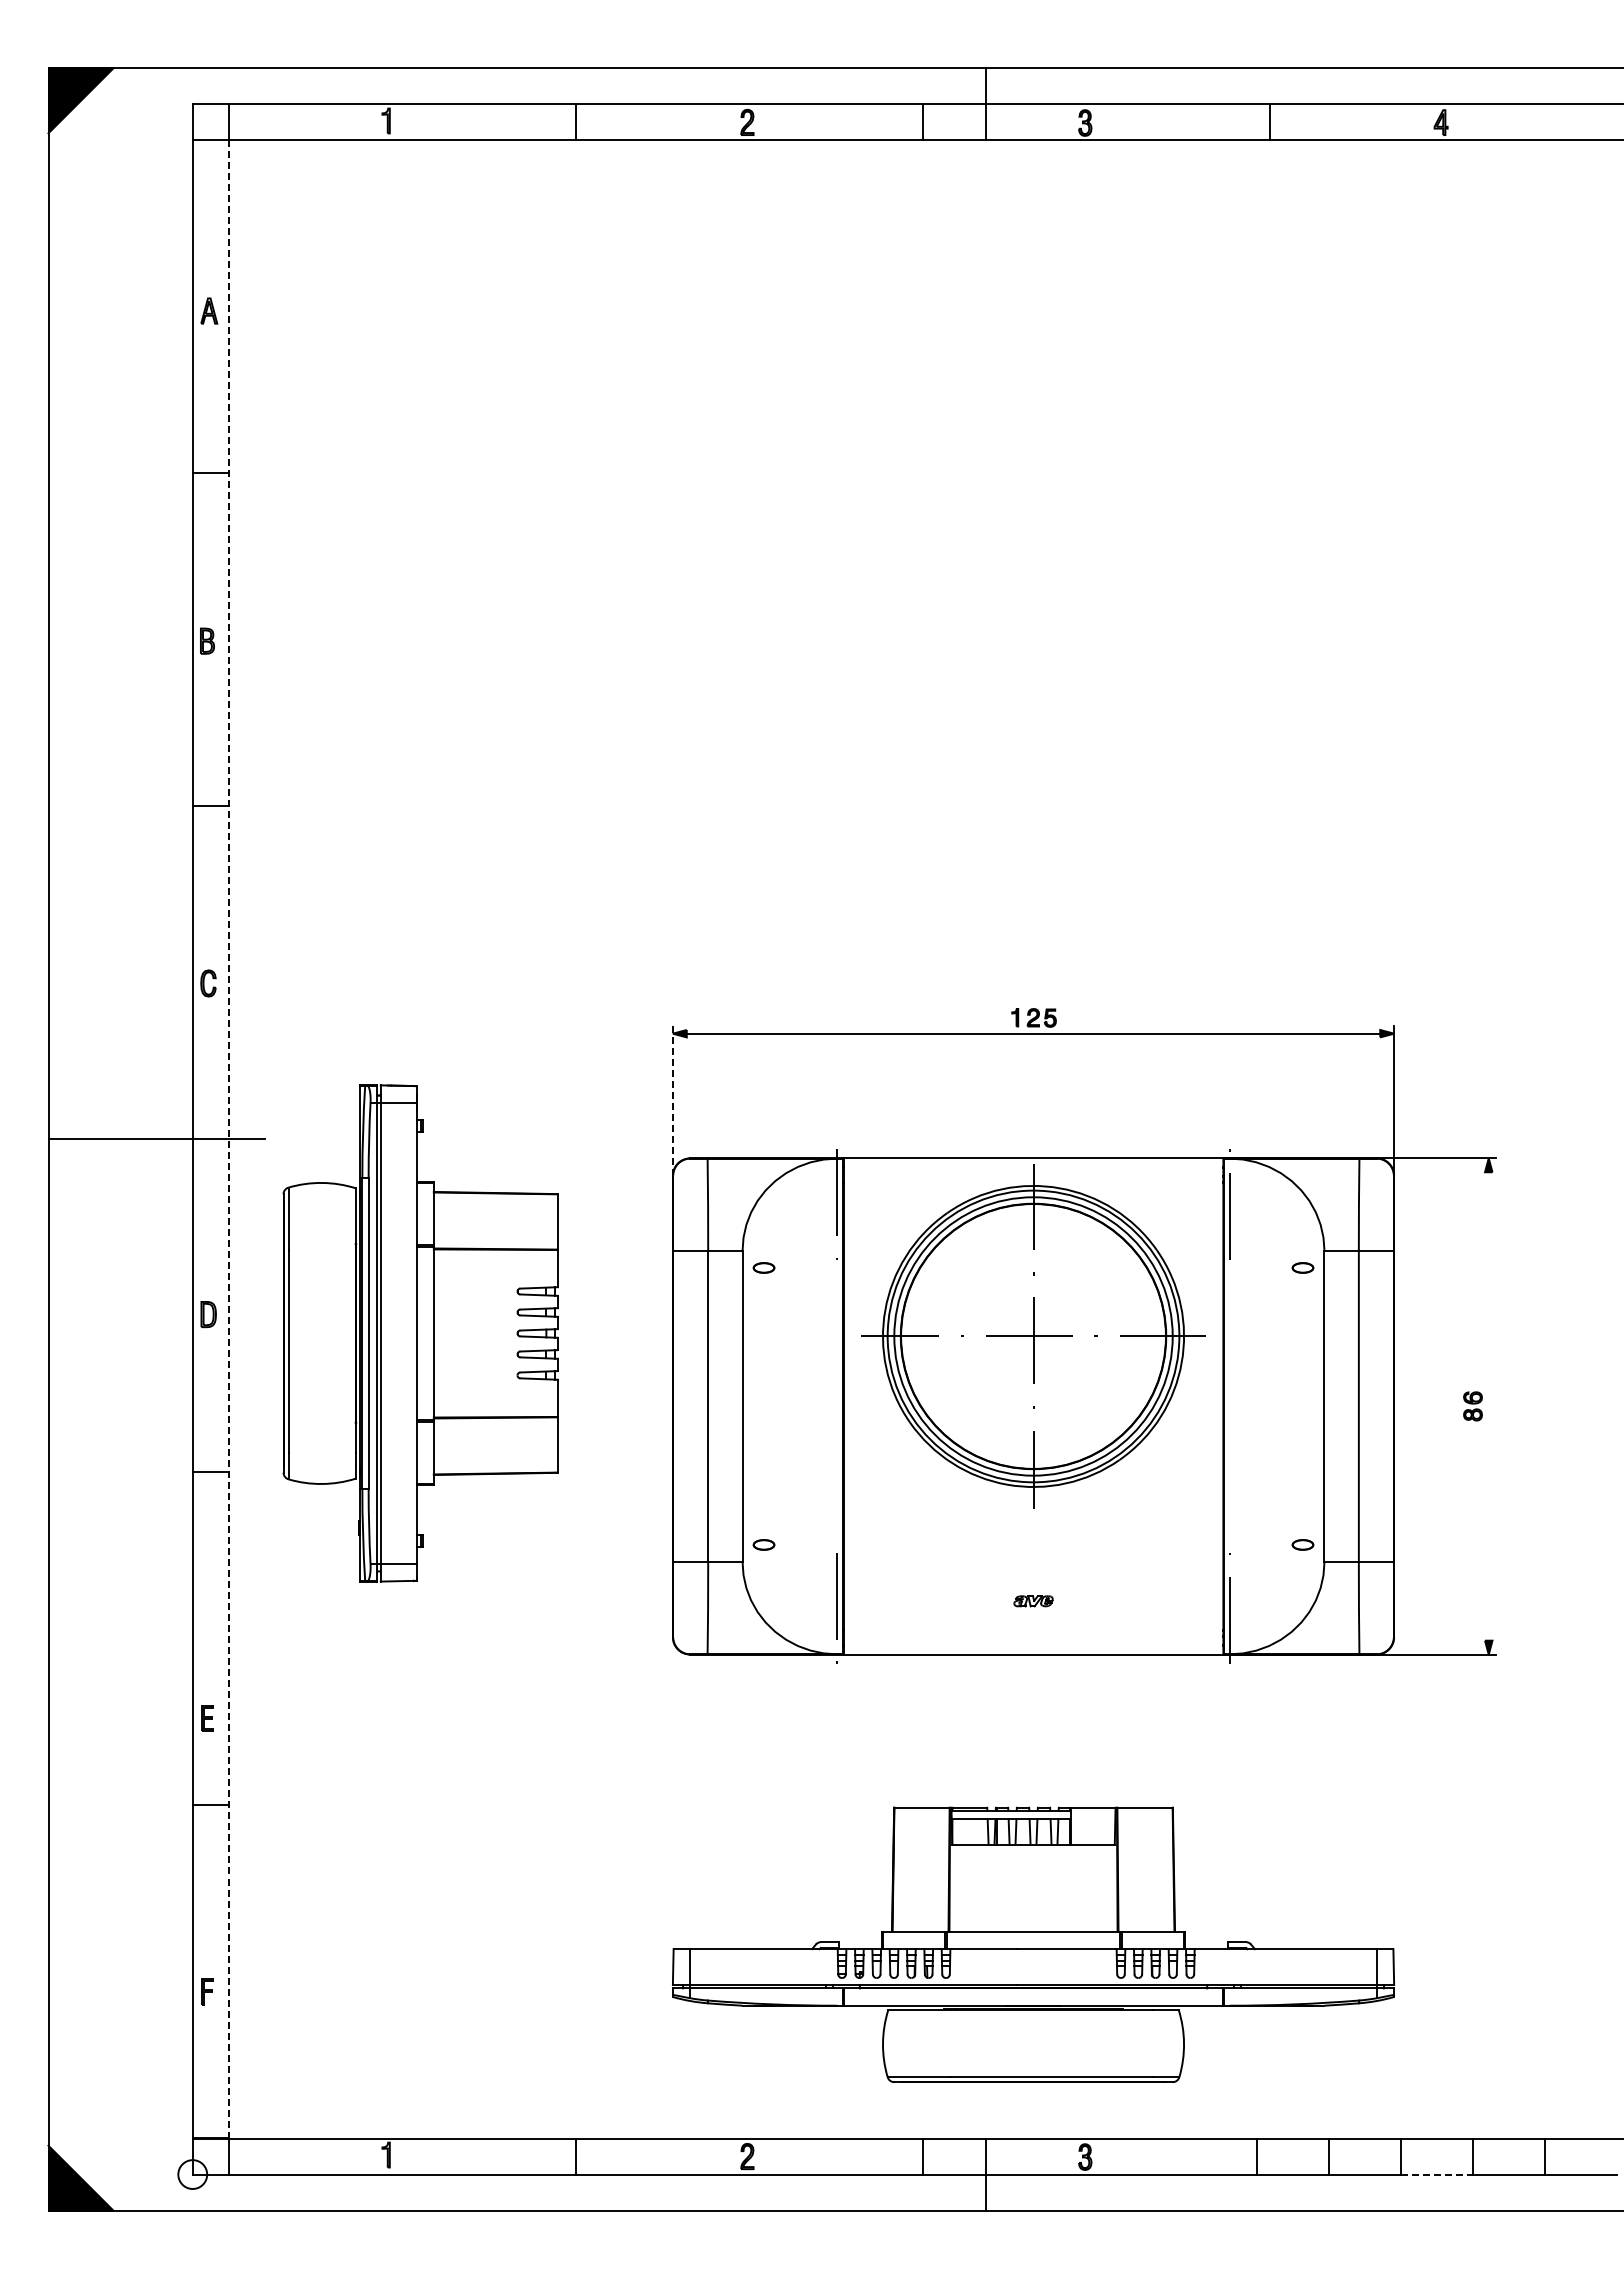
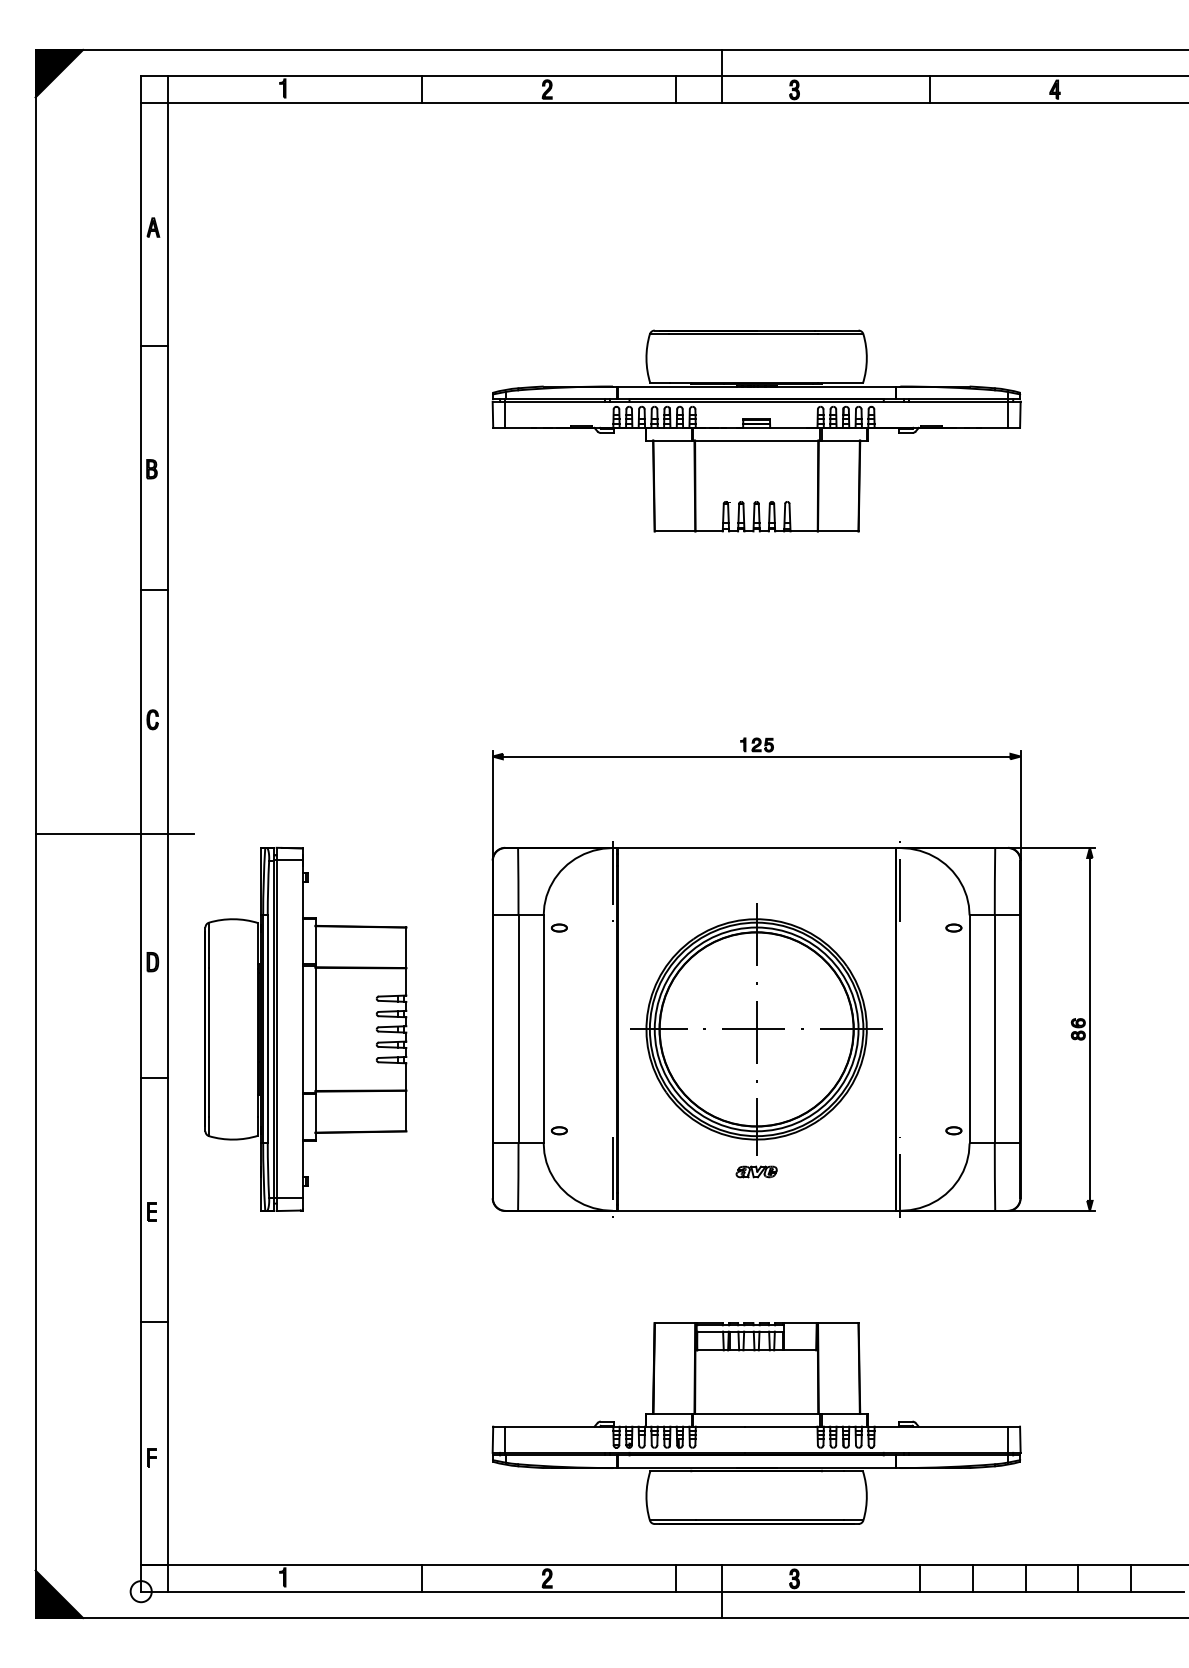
part: (1033, 588) -> (756, 430), added
line: (672, 1101) -> (492, 806), dashed -> solid
line: (228, 1139) -> (167, 834), dashed -> solid
part: (420, 1333) -> (305, 1029), moved
part: (1033, 1336) -> (756, 1029), moved
line: (1488, 1406) -> (1089, 1029), added
part: (1033, 1601) -> (756, 1172), size x1.43
part: (207, 1718) -> (152, 1211), moved
line: (1437, 2174) -> (1052, 1591), dashed -> solid

